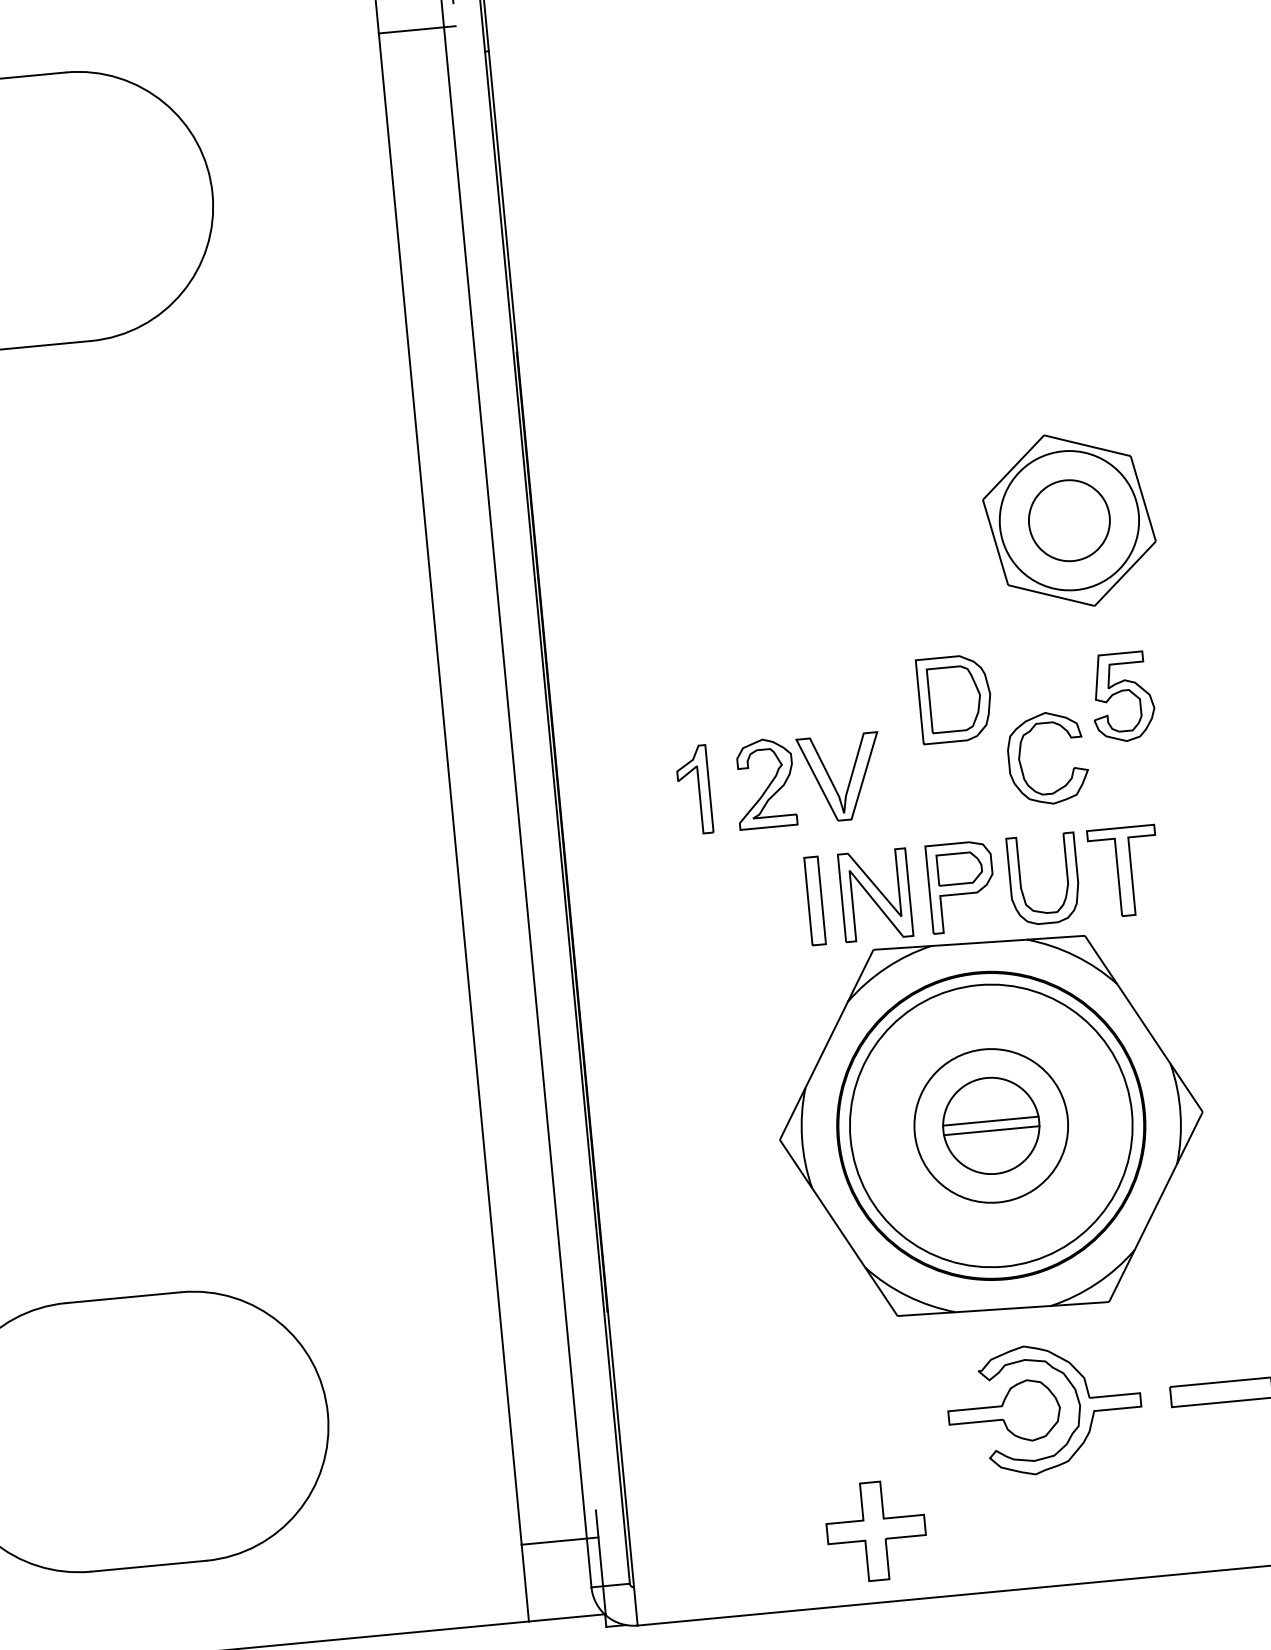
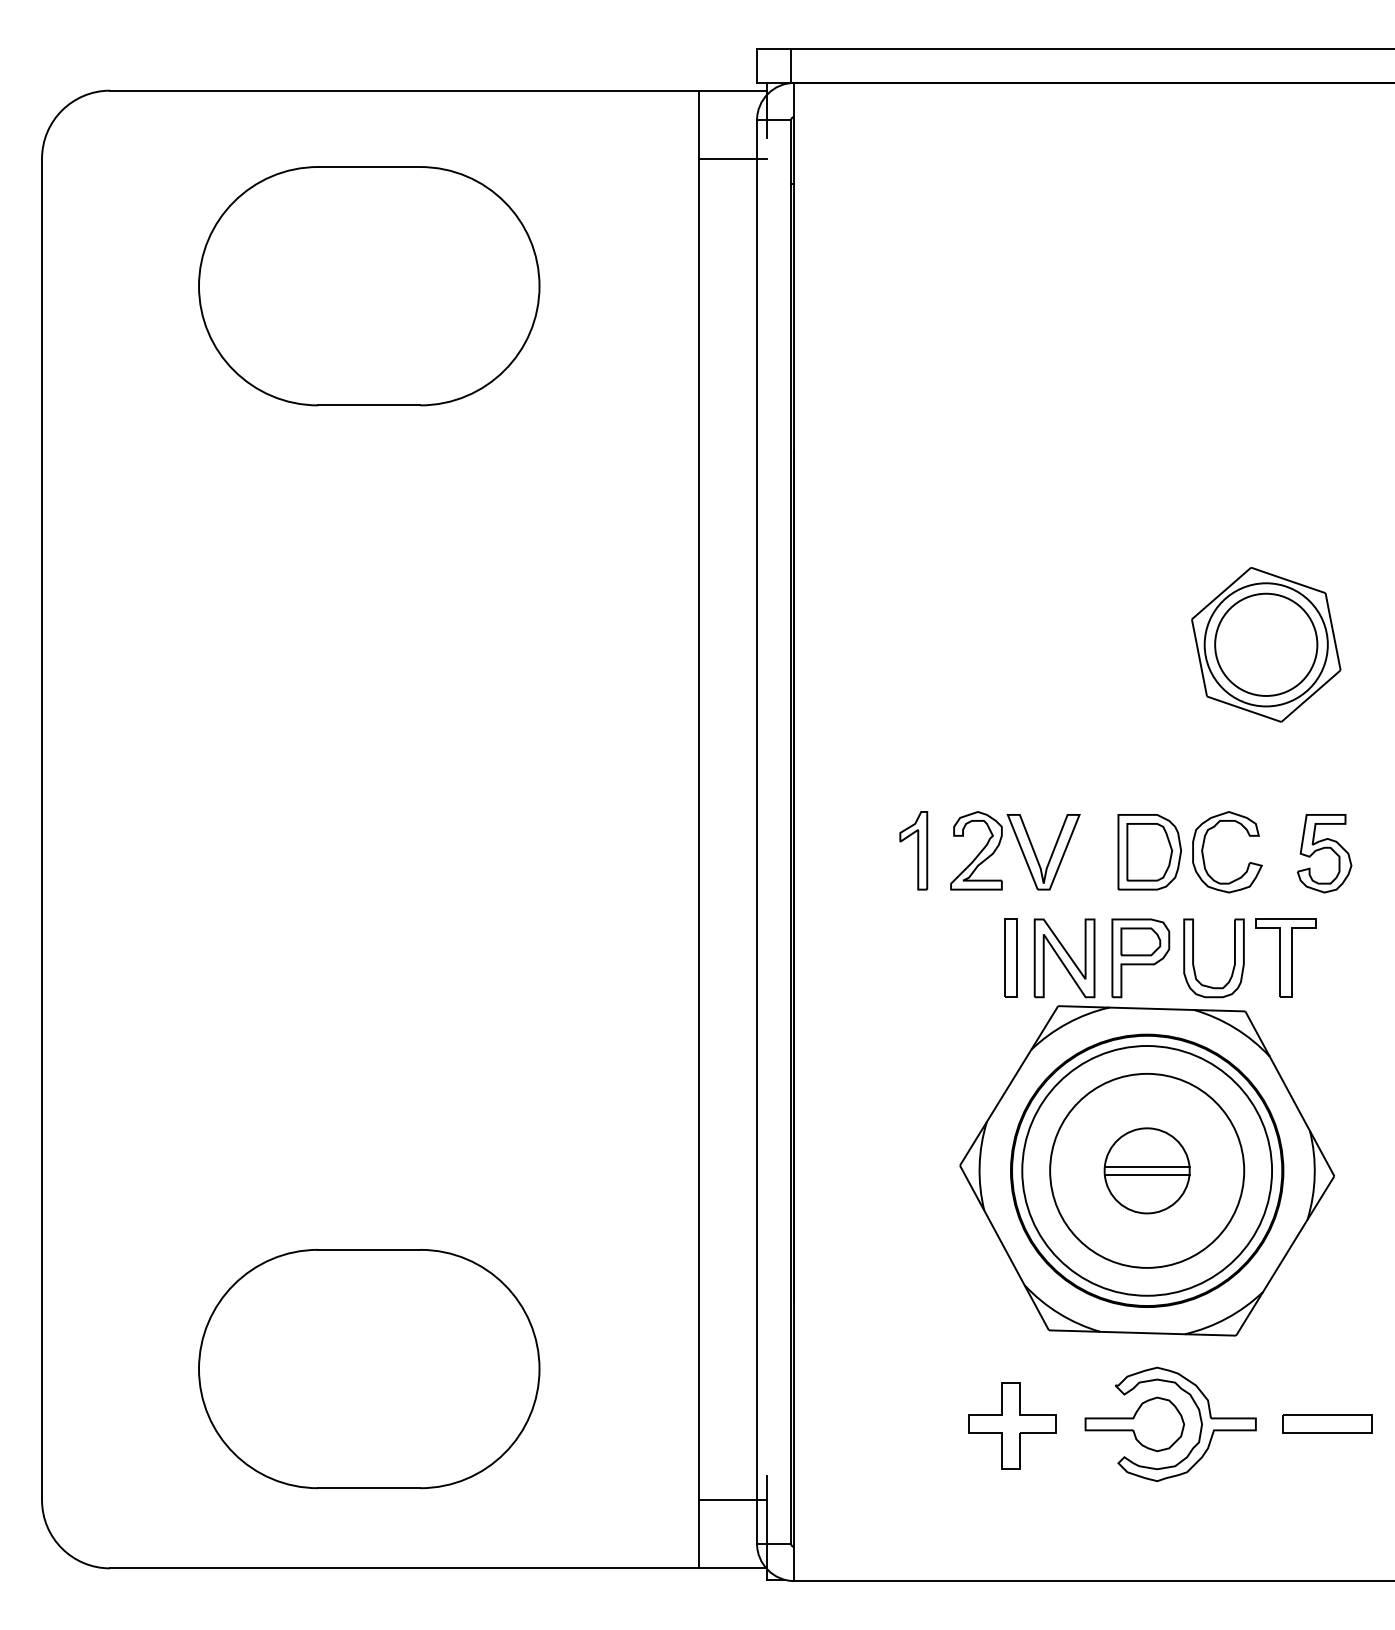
circle: (1069, 520) -> (1266, 644), size x1.43
part: (1122, 697) -> (1324, 853), moved
part: (954, 699) -> (1149, 852), moved
circle: (991, 1125) -> (1147, 1170), size x1.43
part: (876, 1530) -> (1012, 1425), moved

